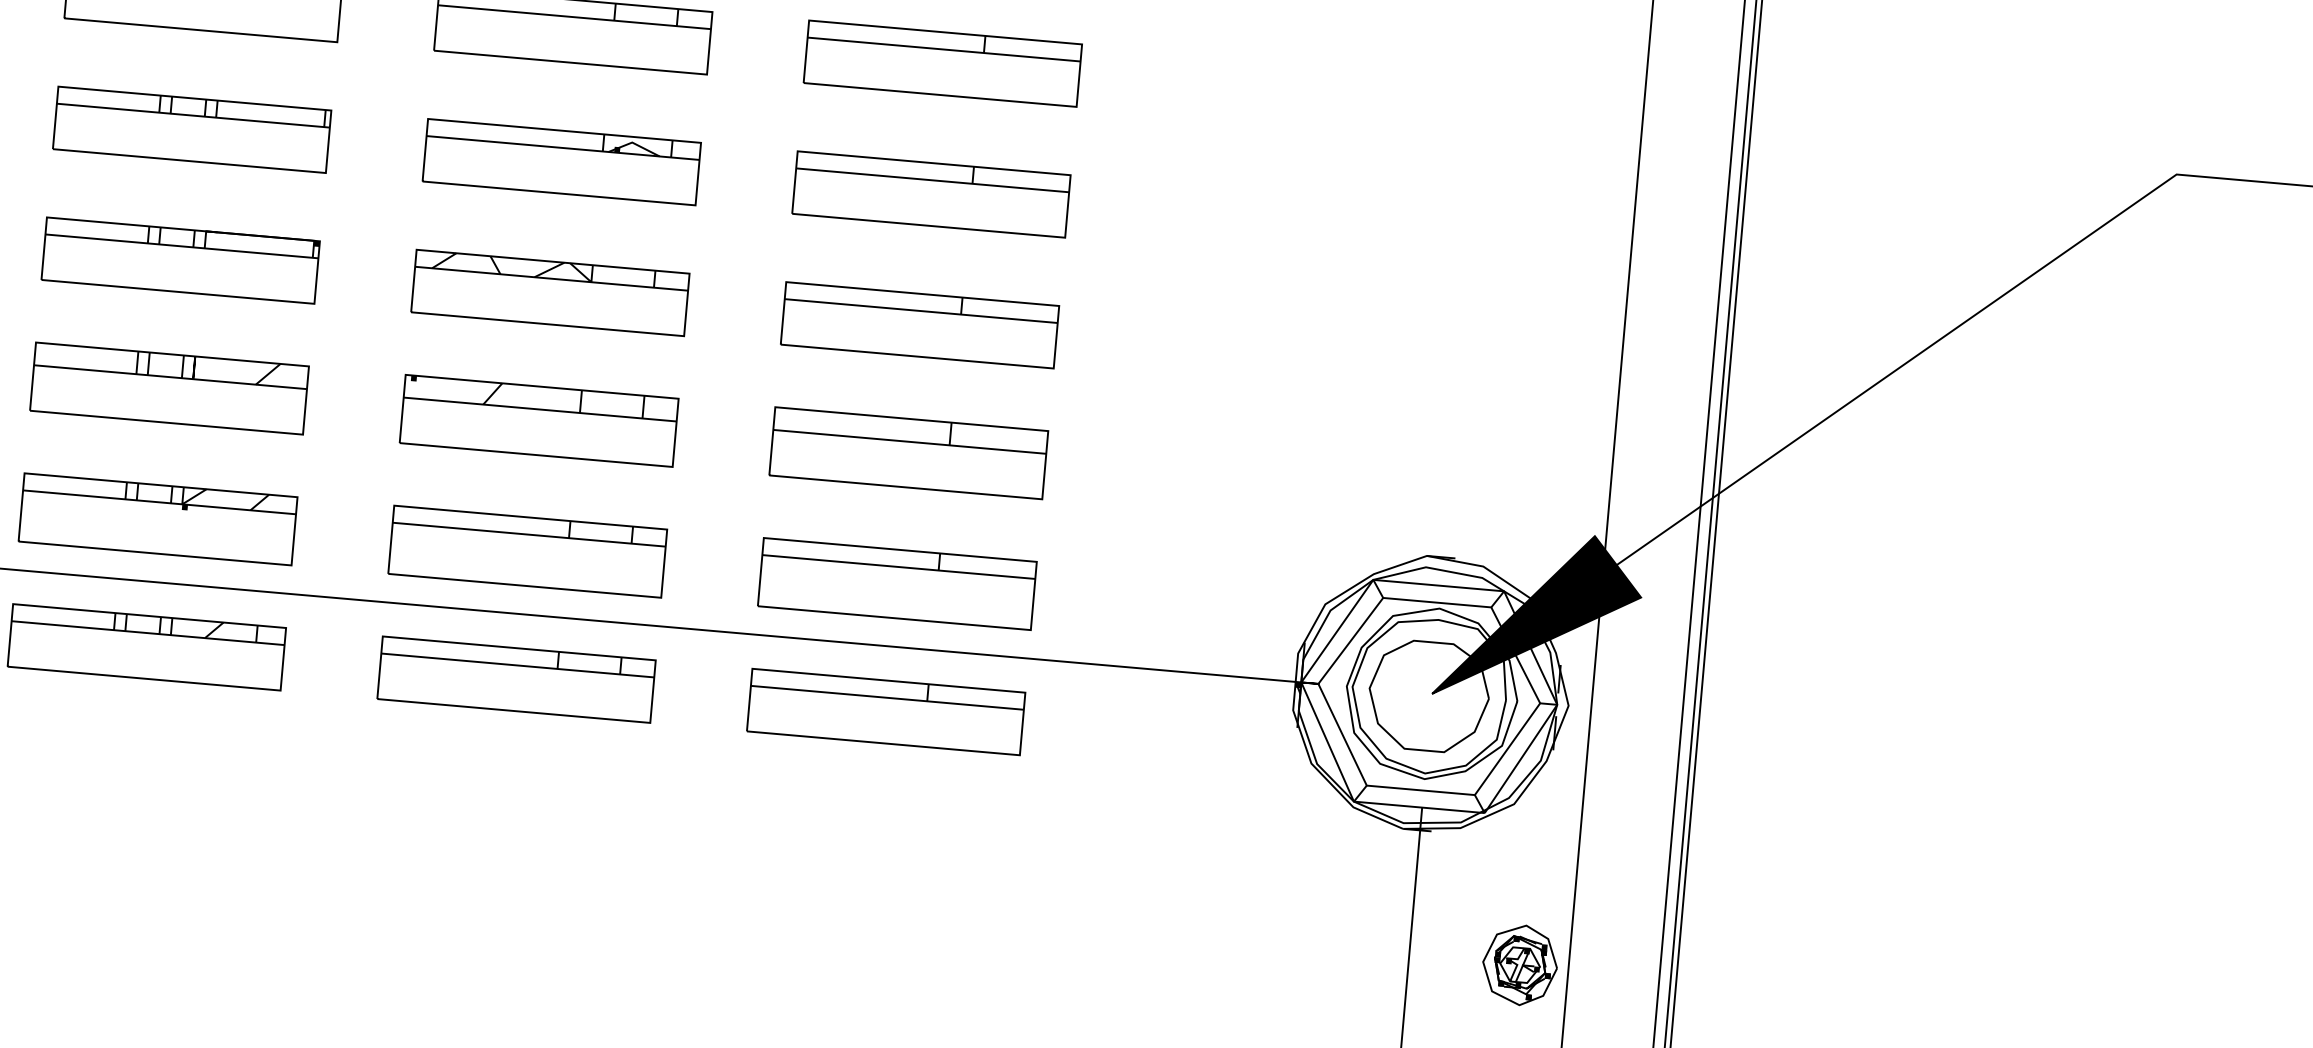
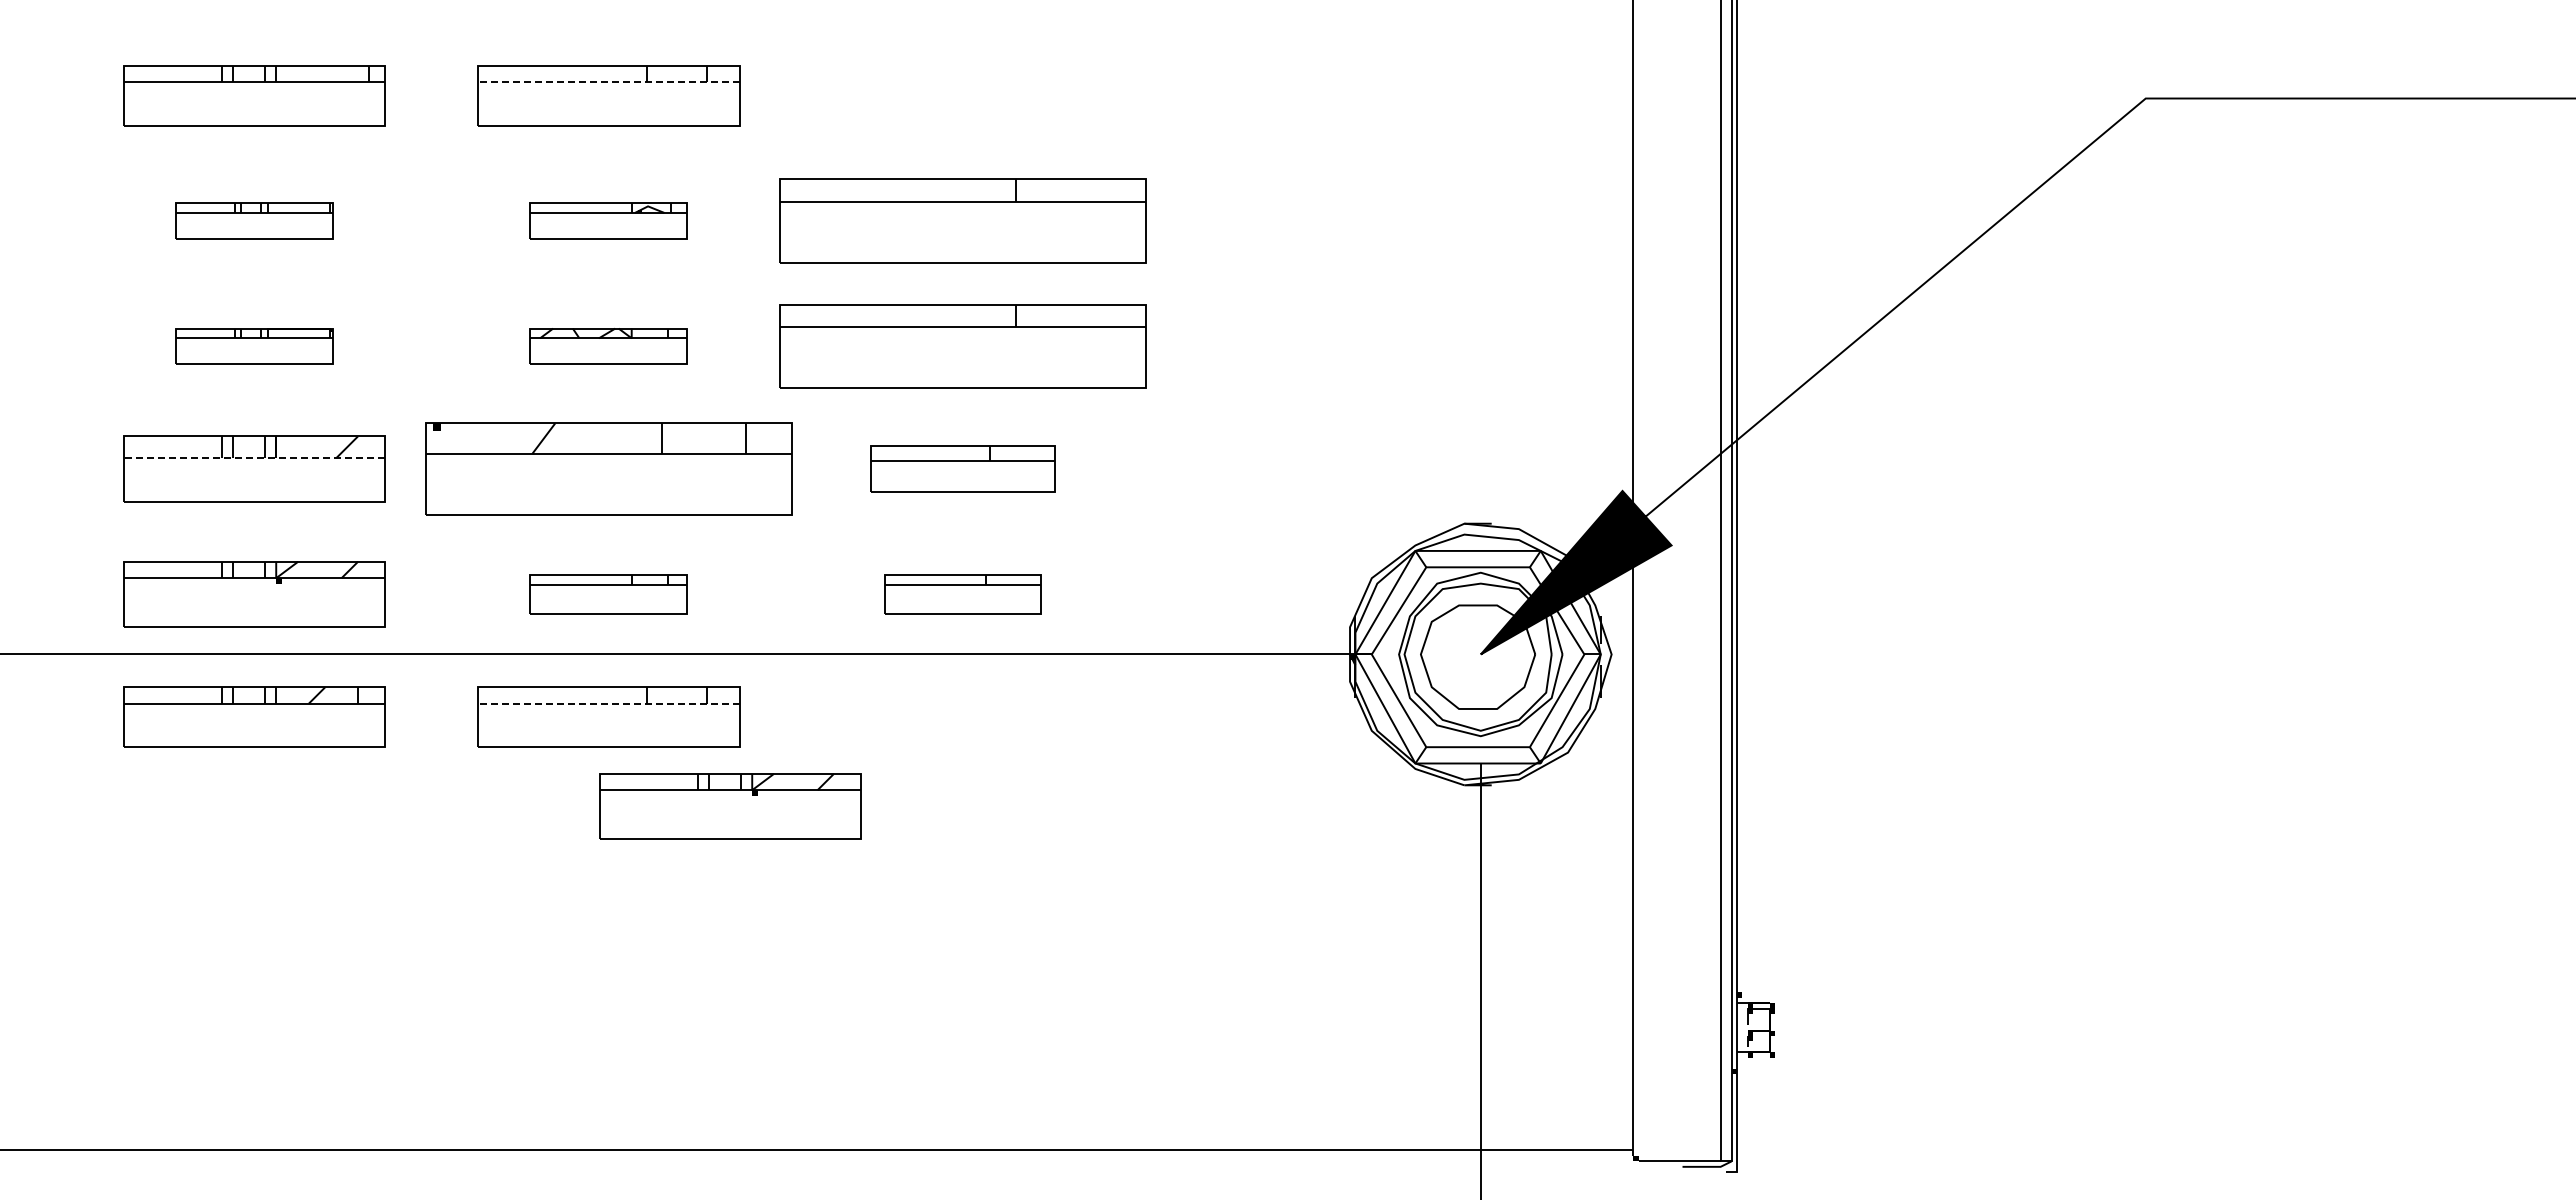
line: (574, 17) -> (608, 82), solid -> dashed
part: (942, 63) -> (962, 95), removed
part: (192, 129) -> (254, 220), size x0.6
part: (561, 161) -> (608, 220), size x0.6
part: (930, 193) -> (962, 220), size x1.4
part: (180, 260) -> (254, 346), size x0.6
part: (550, 292) -> (608, 346), size x0.6
part: (919, 325) -> (962, 346), size x1.4
line: (170, 377) -> (254, 458), solid -> dashed
part: (539, 420) -> (608, 468), size x1.4
part: (908, 452) -> (962, 468), size x0.7
part: (527, 551) -> (608, 594), size x0.6
part: (896, 583) -> (962, 594), size x0.6
line: (517, 665) -> (608, 703), solid -> dashed
part: (885, 711) -> (962, 716), removed
part: (635, 783) -> (730, 806), added
part: (1519, 965) -> (1586, 905), removed

